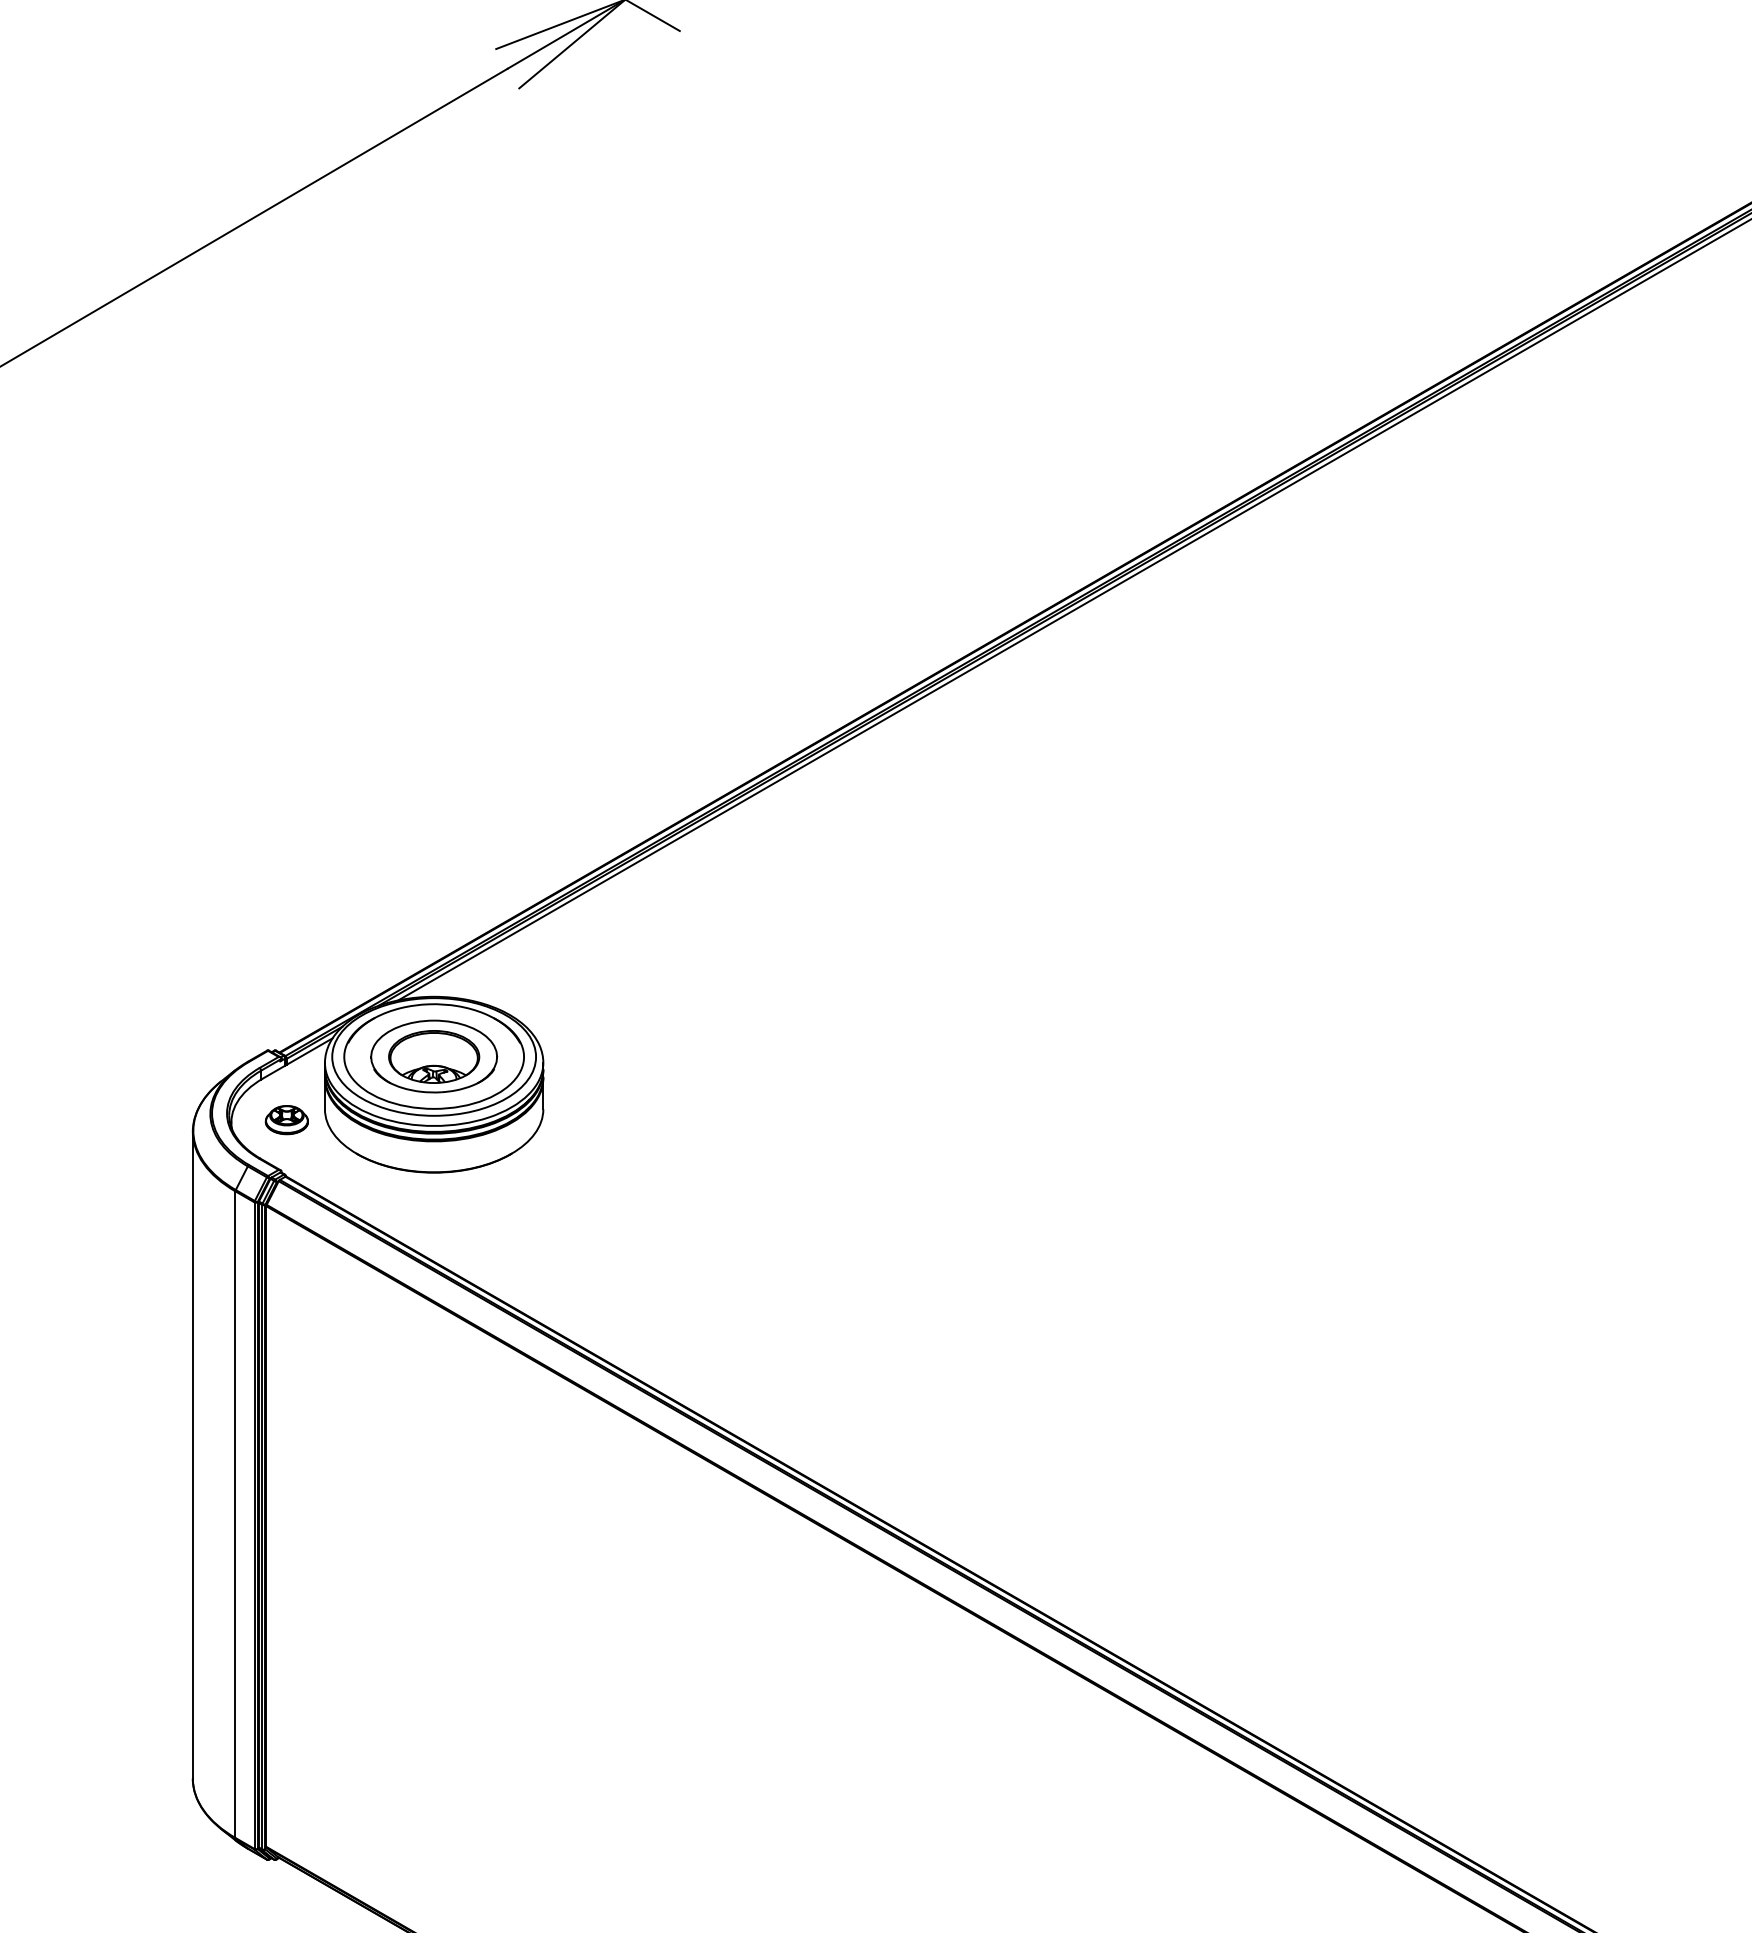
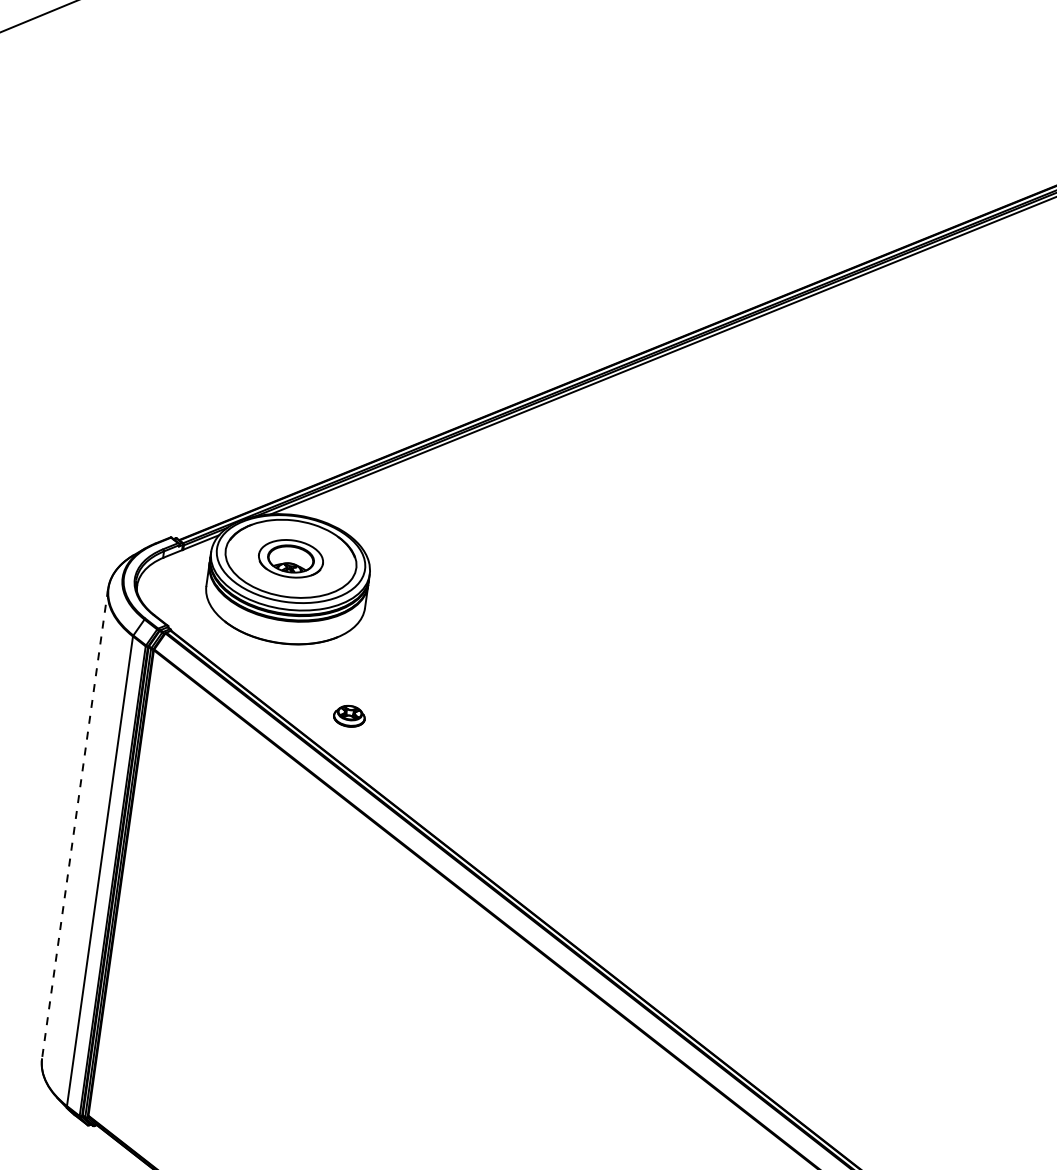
part: (433, 1056) -> (290, 558), size x0.7
part: (286, 1120) -> (349, 716), moved
line: (192, 1455) -> (74, 823), solid -> dashed

